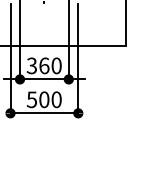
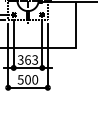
text: (57, 65) -> (35, 59), 360 -> 363

